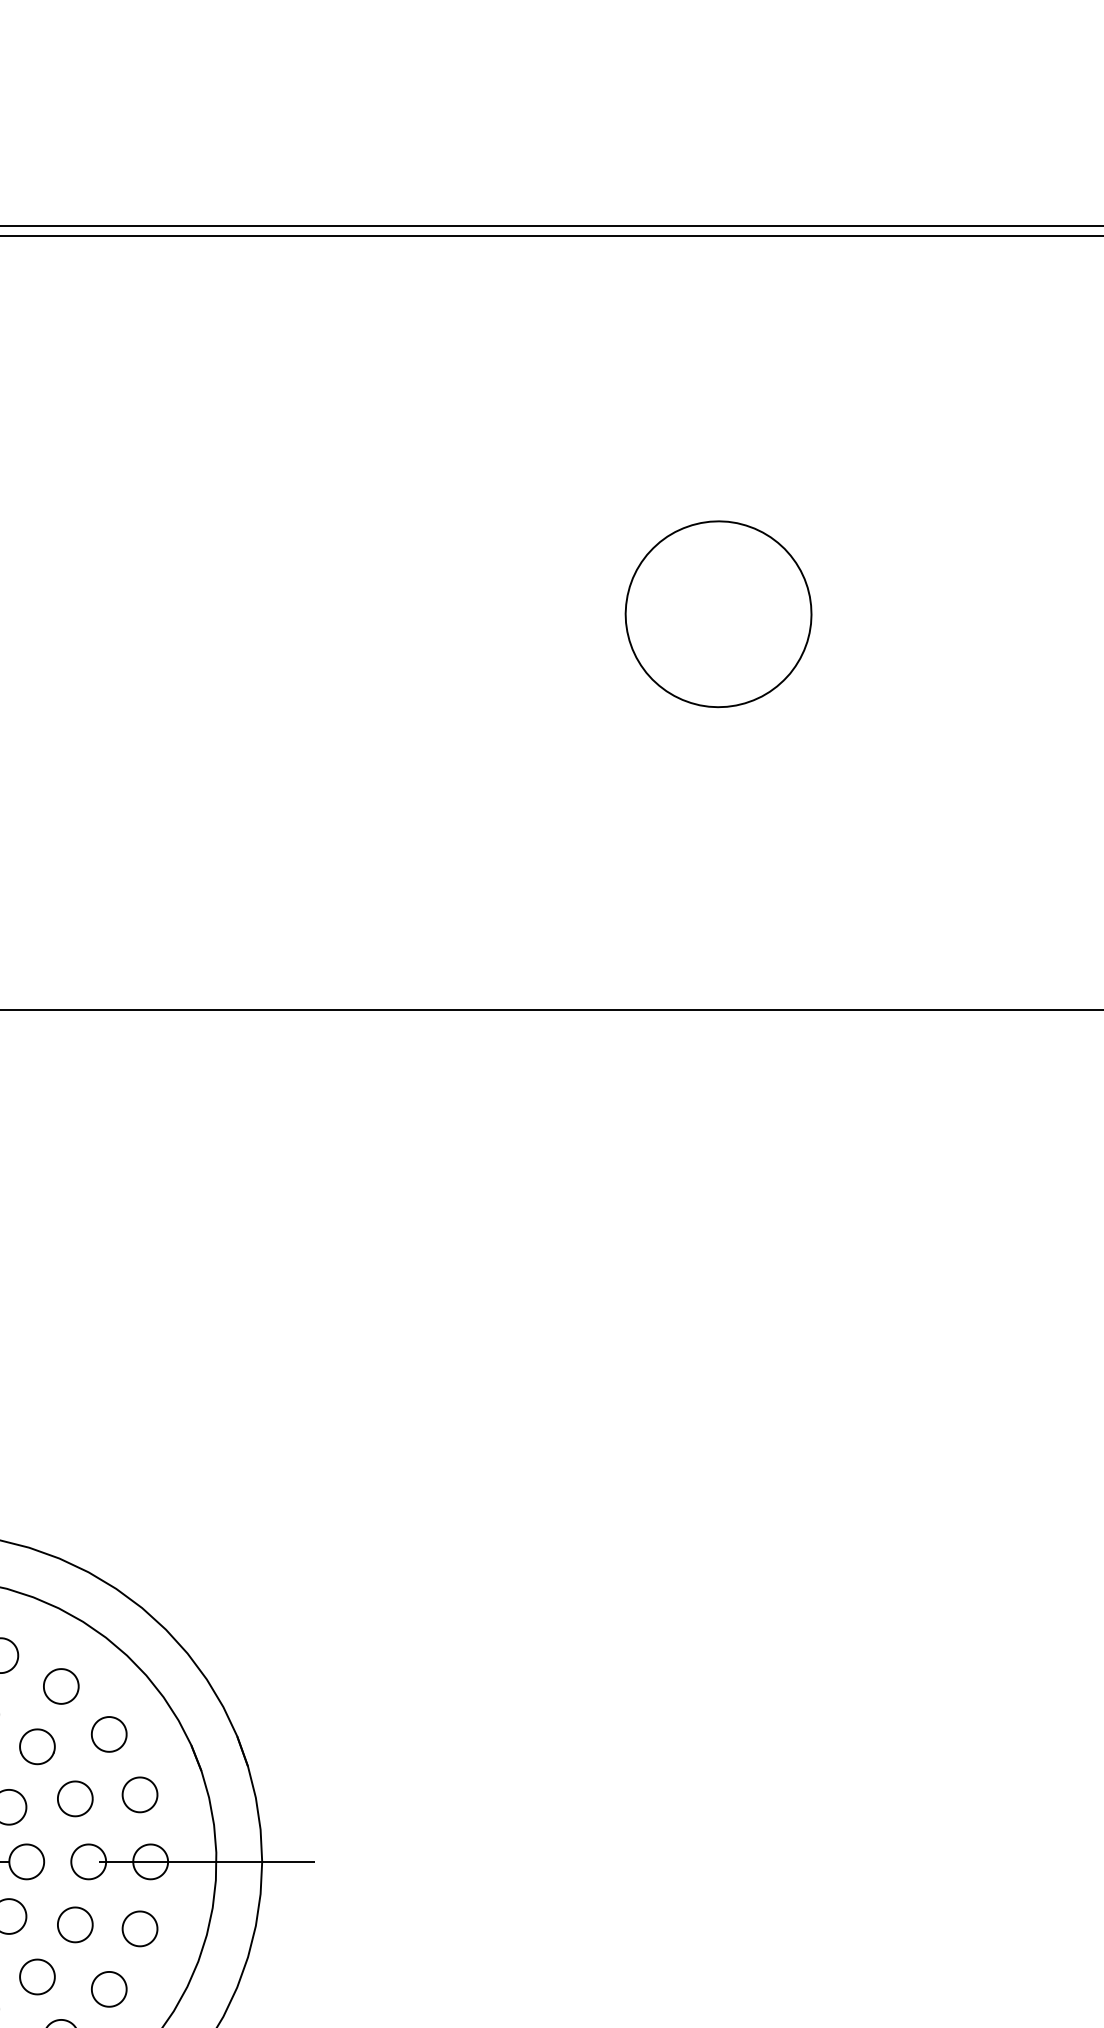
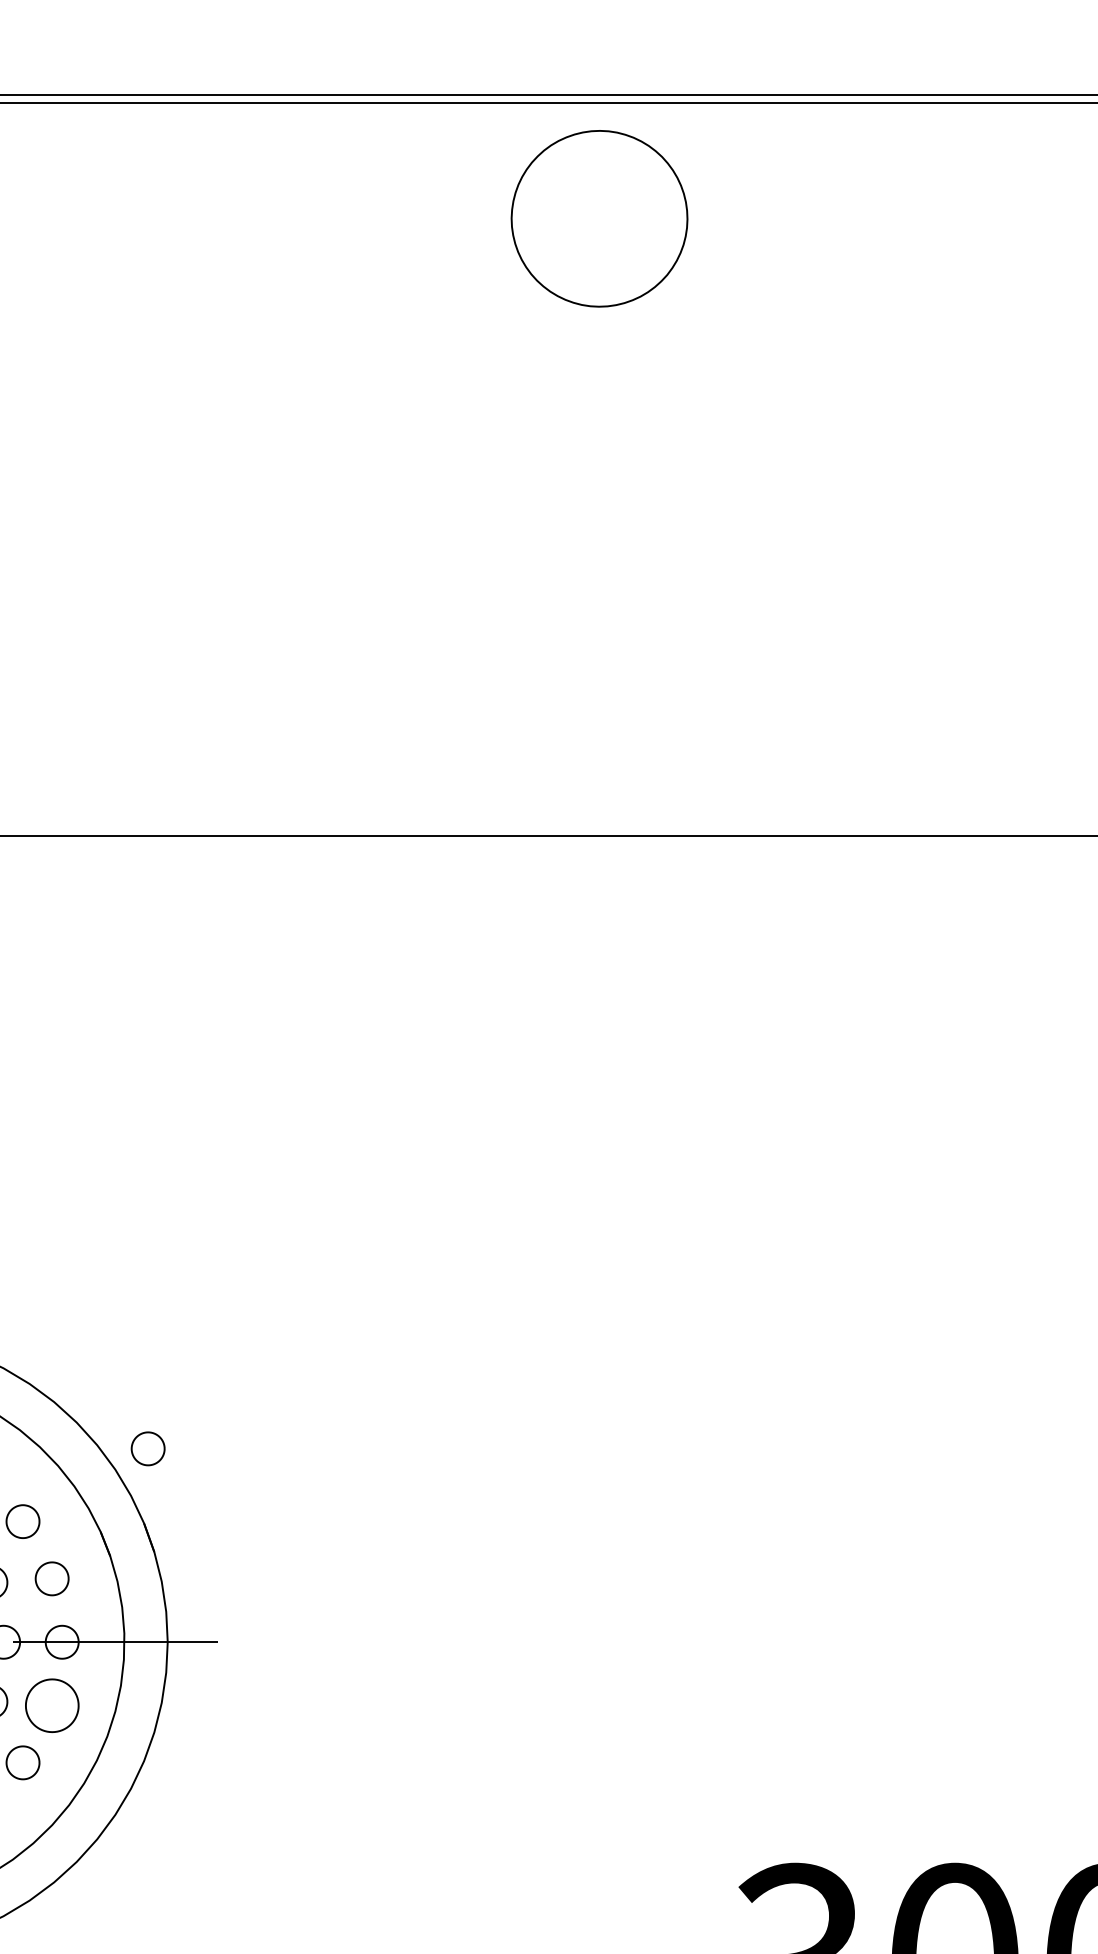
part: (718, 613) -> (599, 218), moved
part: (240, 1657) -> (147, 1448), added
part: (139, 1928) -> (51, 1705), size x1.6

